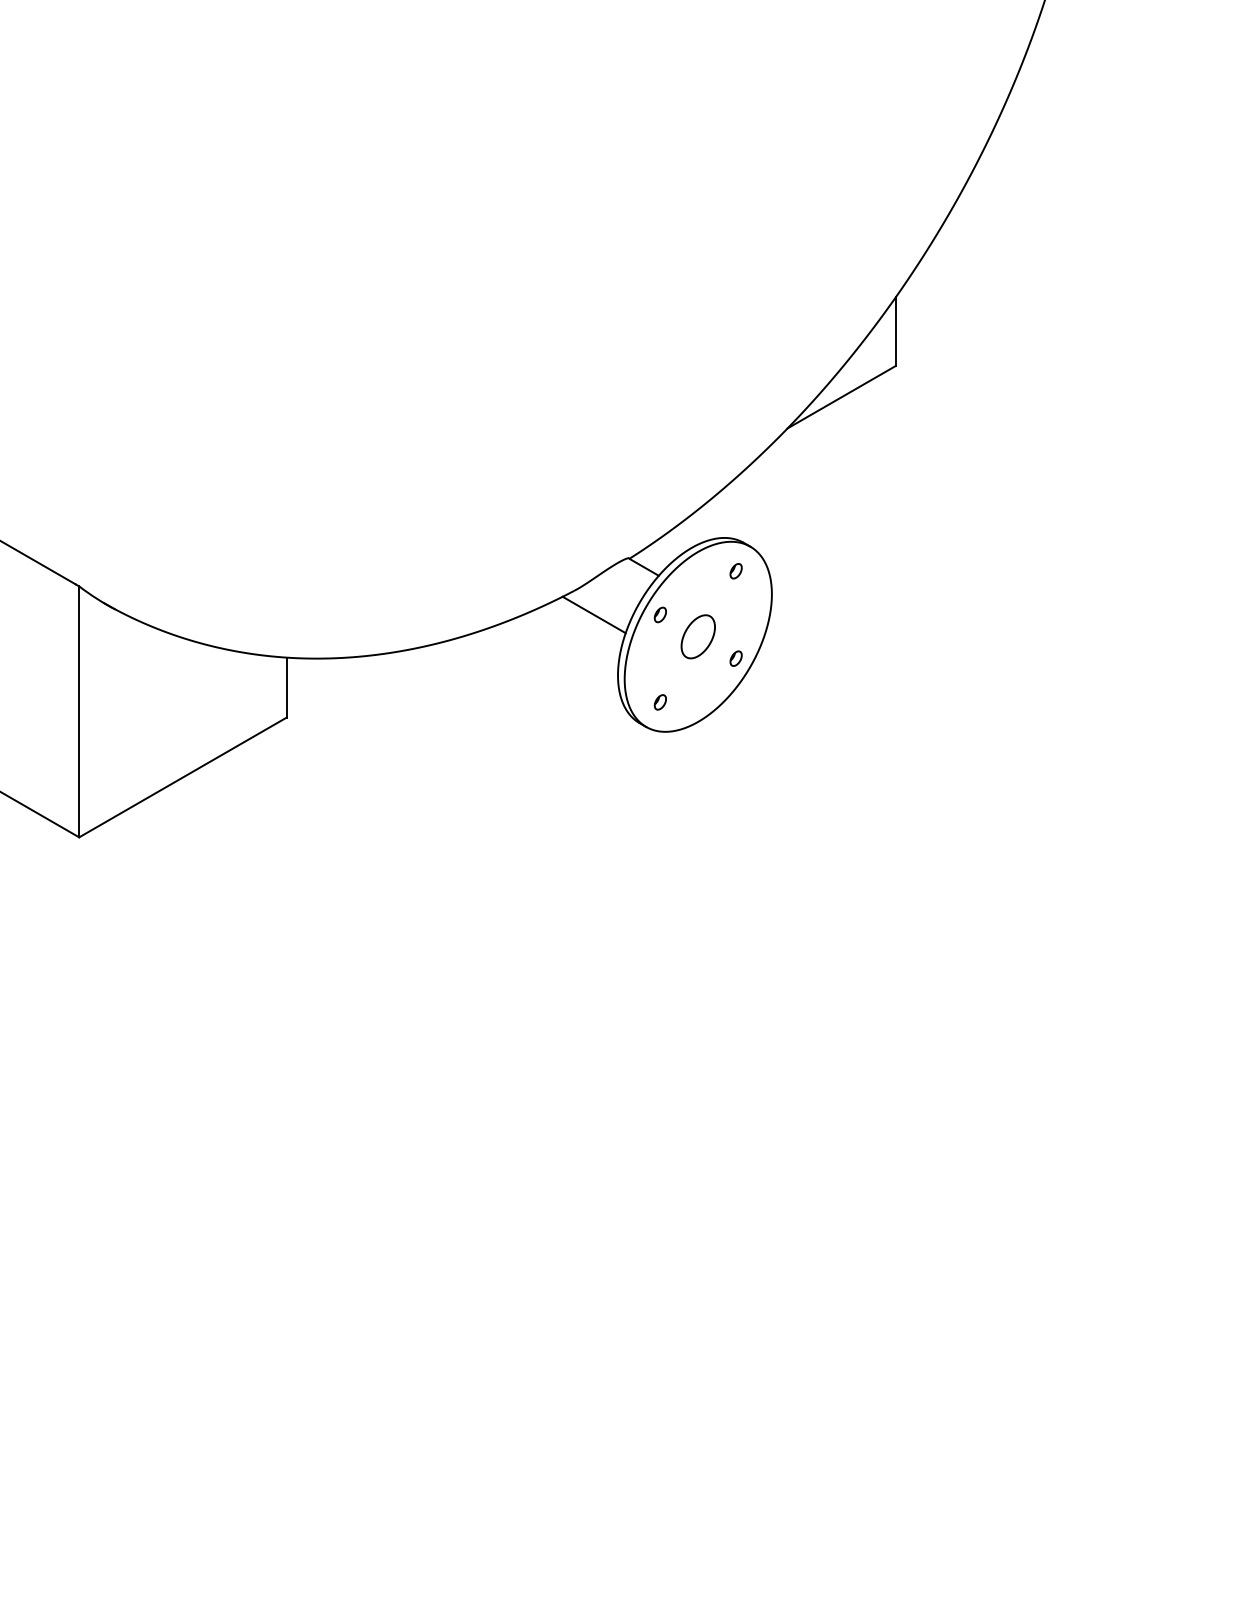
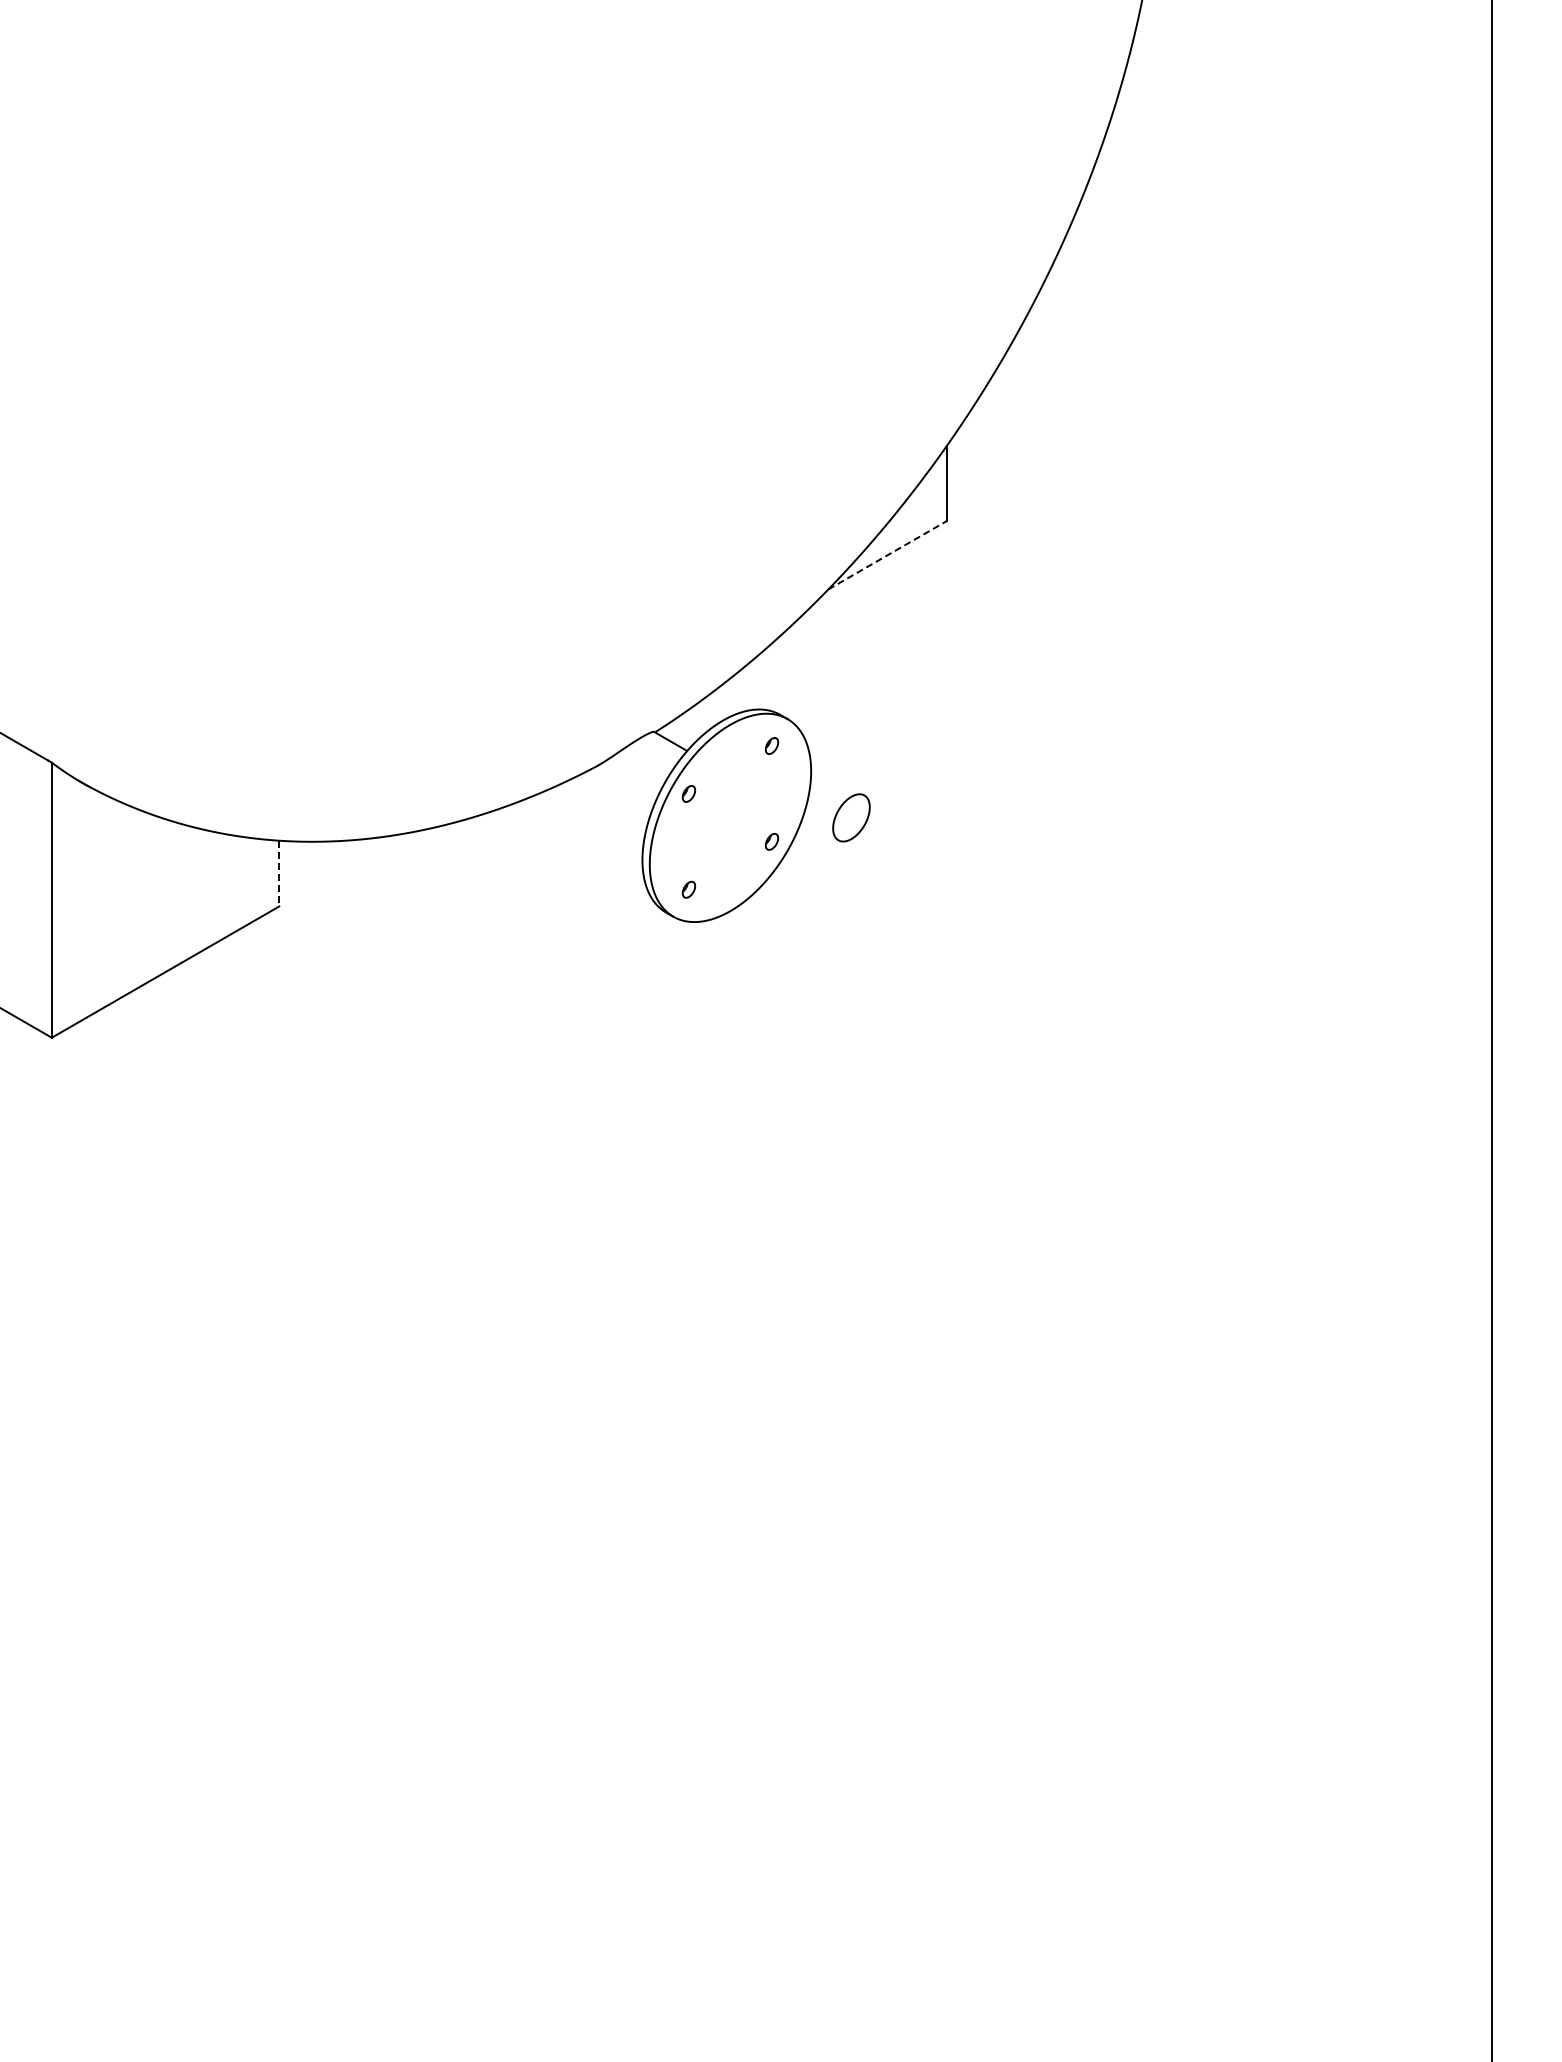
line: (841, 397) -> (887, 555), solid -> dashed
line: (593, 614) -> (615, 793), removed
part: (698, 636) -> (851, 817), moved
line: (286, 687) -> (279, 873), solid -> dashed

